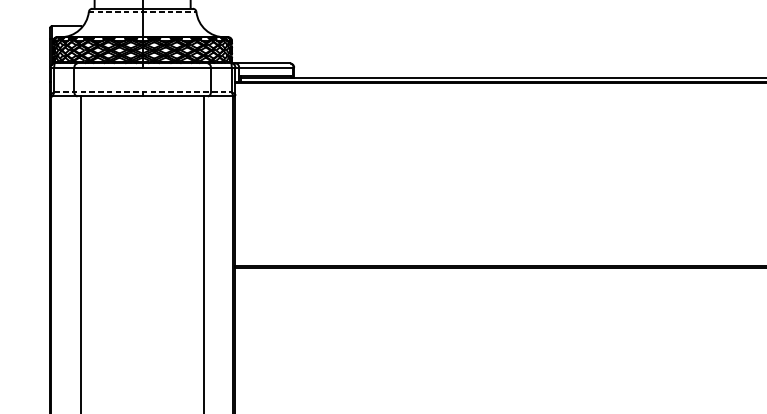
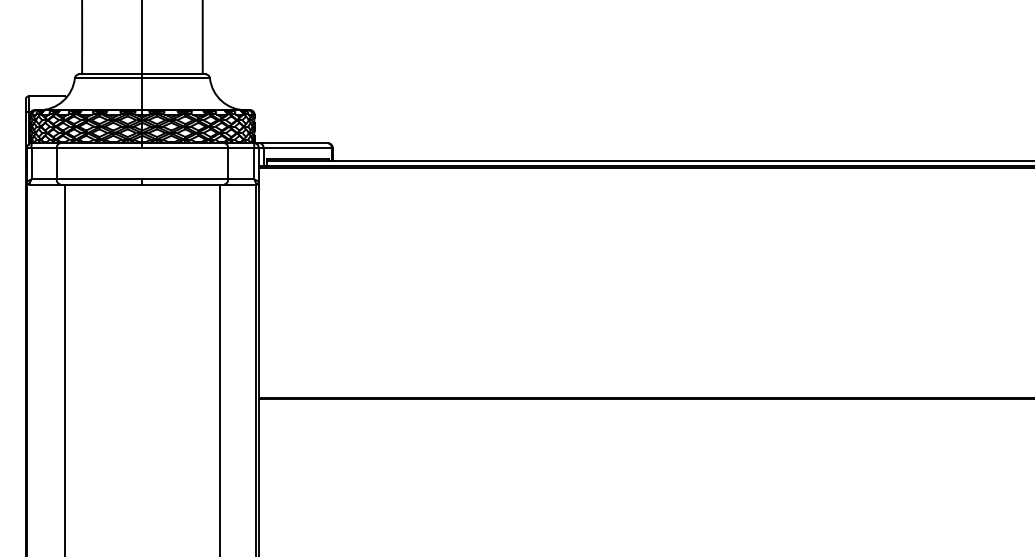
line: (142, 12) -> (142, 78), dashed -> solid
line: (143, 92) -> (143, 179), dashed -> solid

